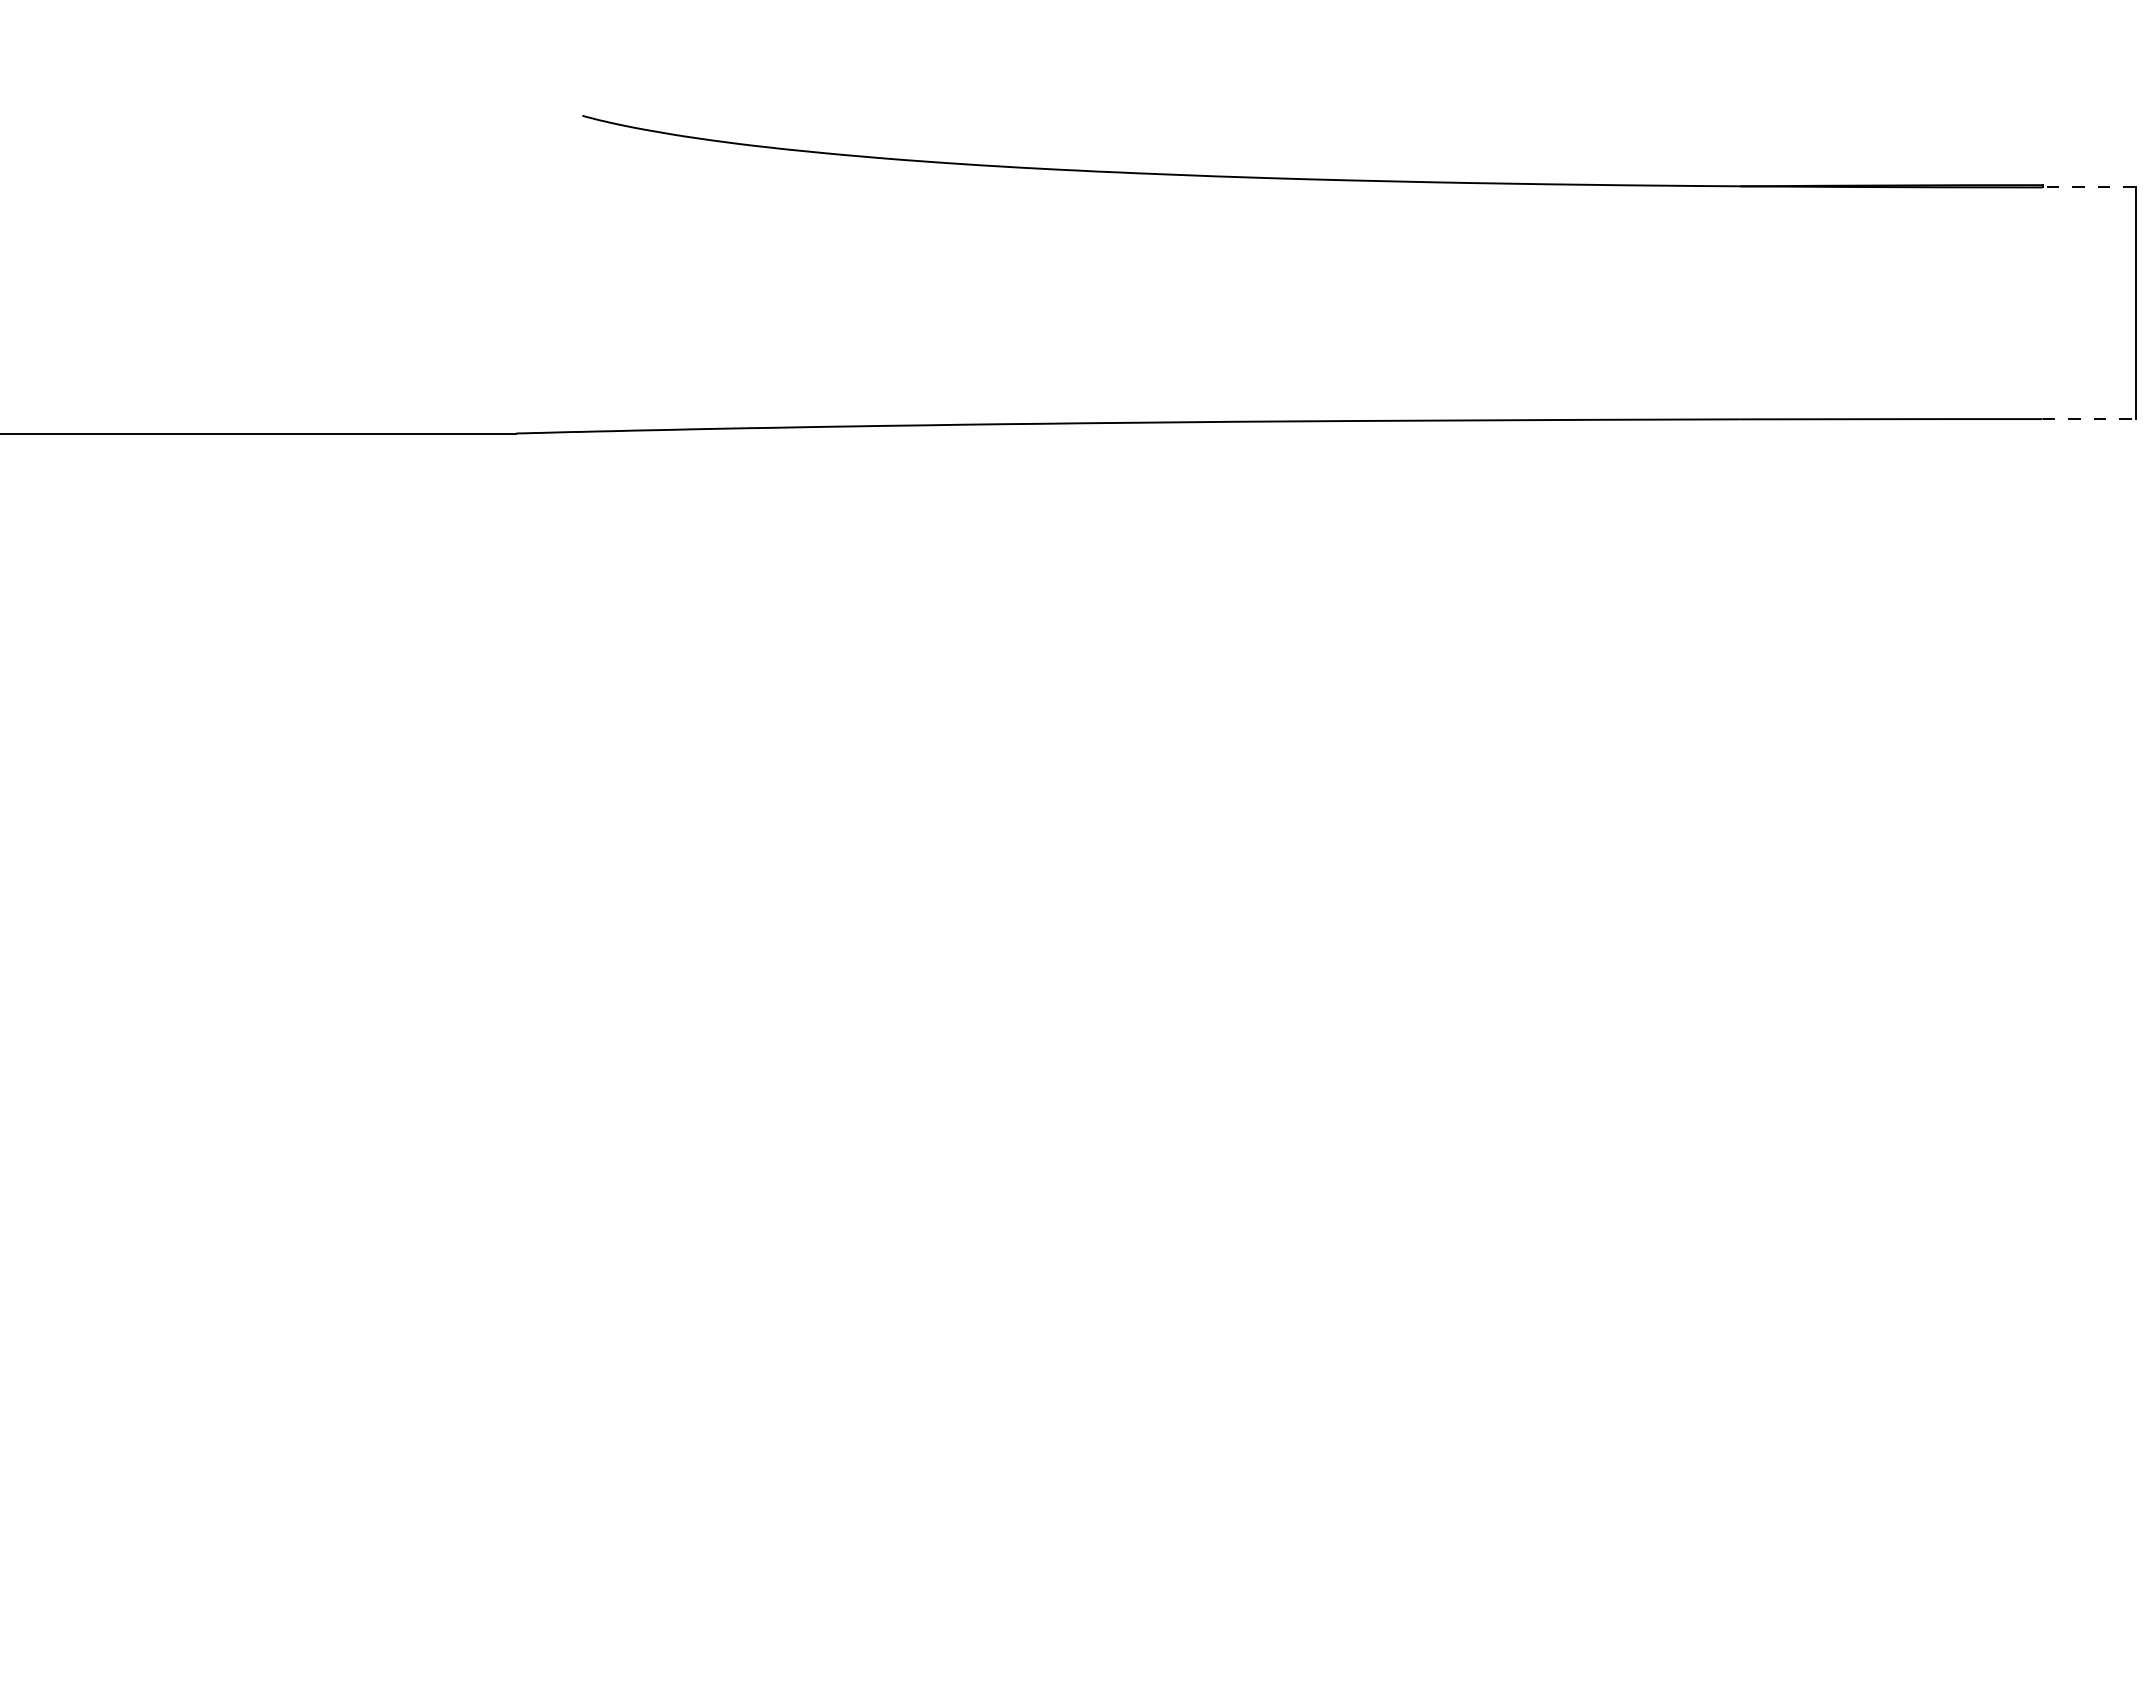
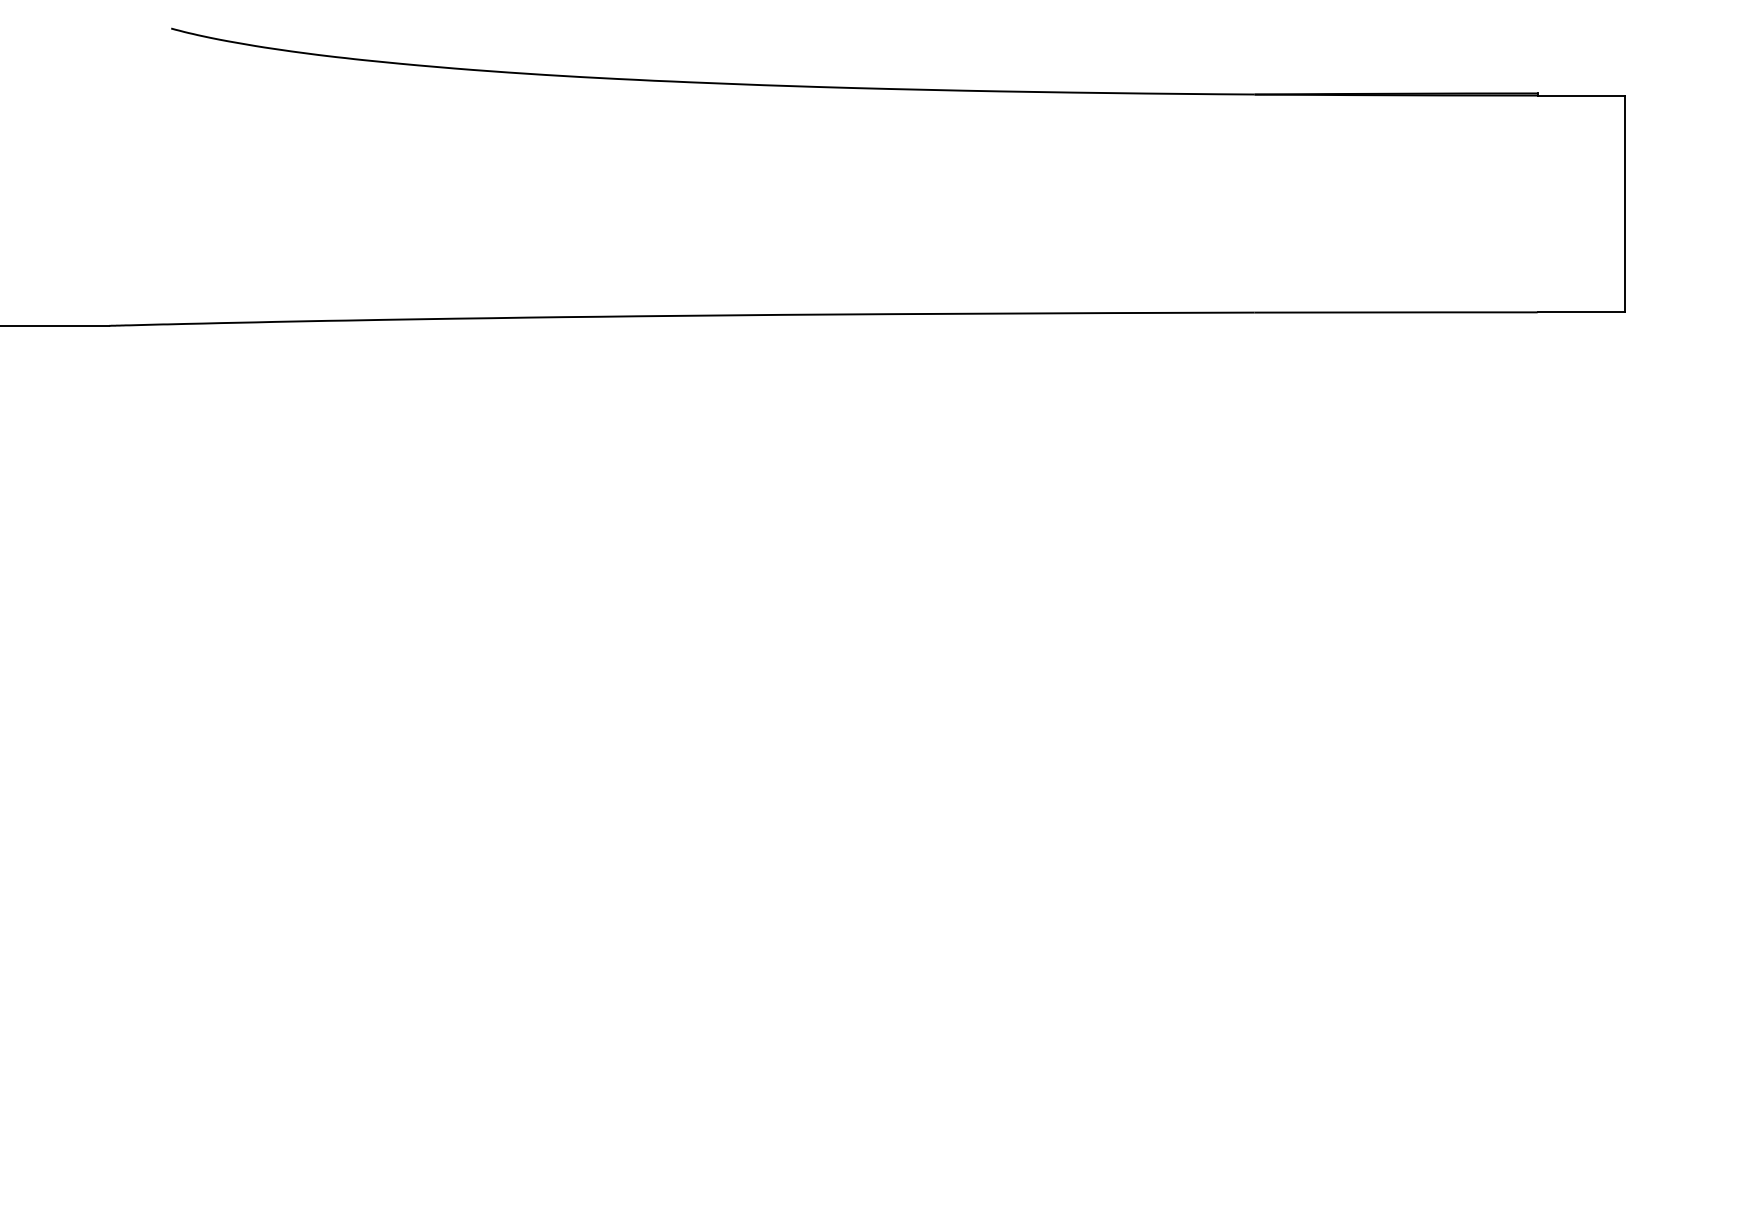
line: (2089, 187) -> (1581, 95), dashed -> solid
line: (2089, 419) -> (1581, 312), dashed -> solid

